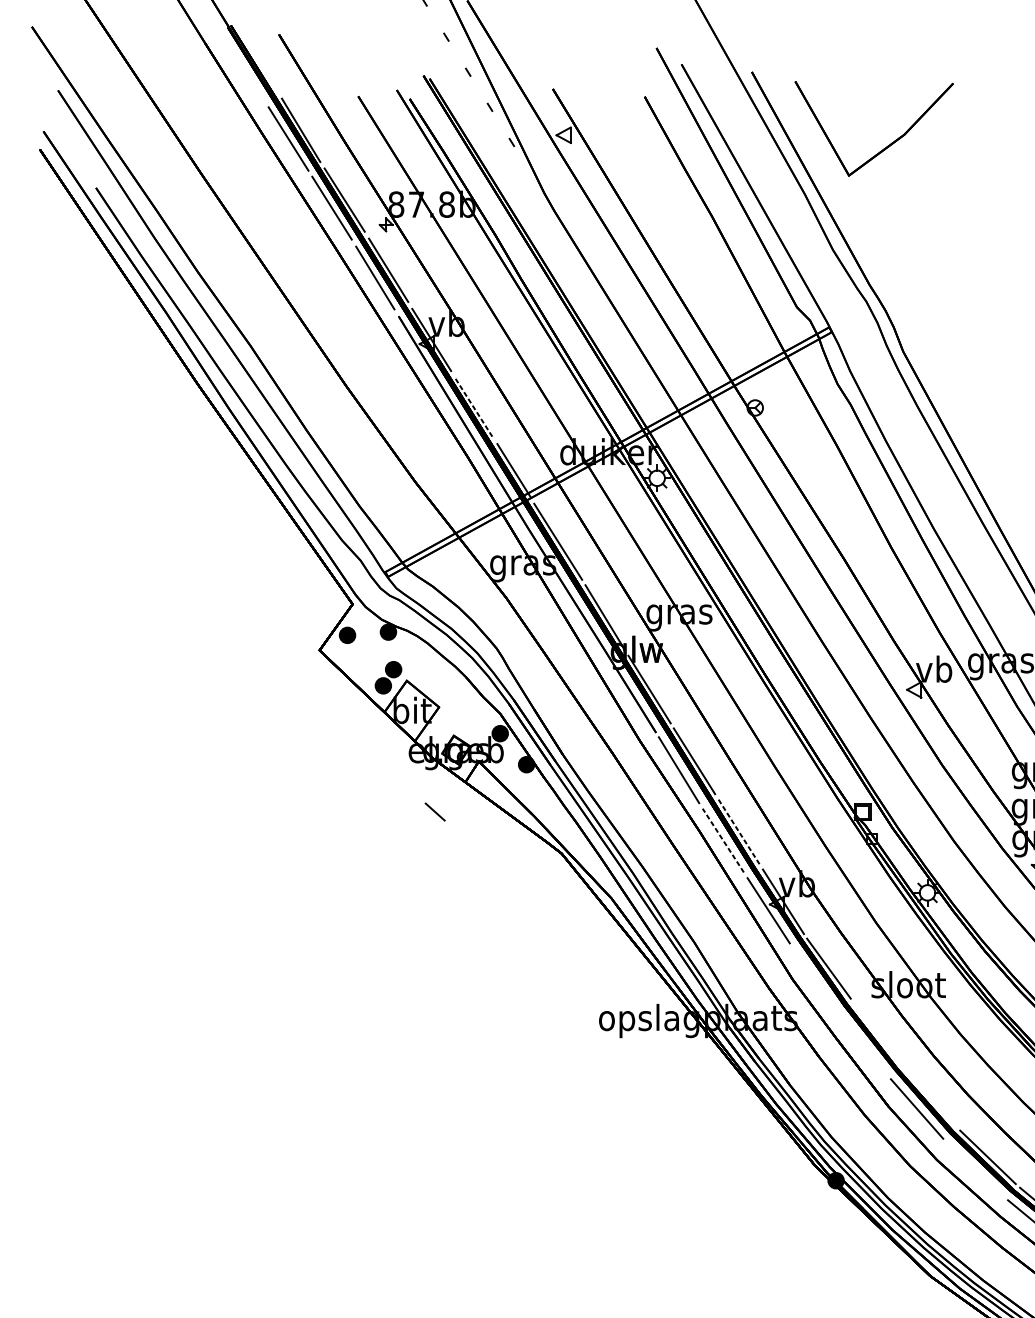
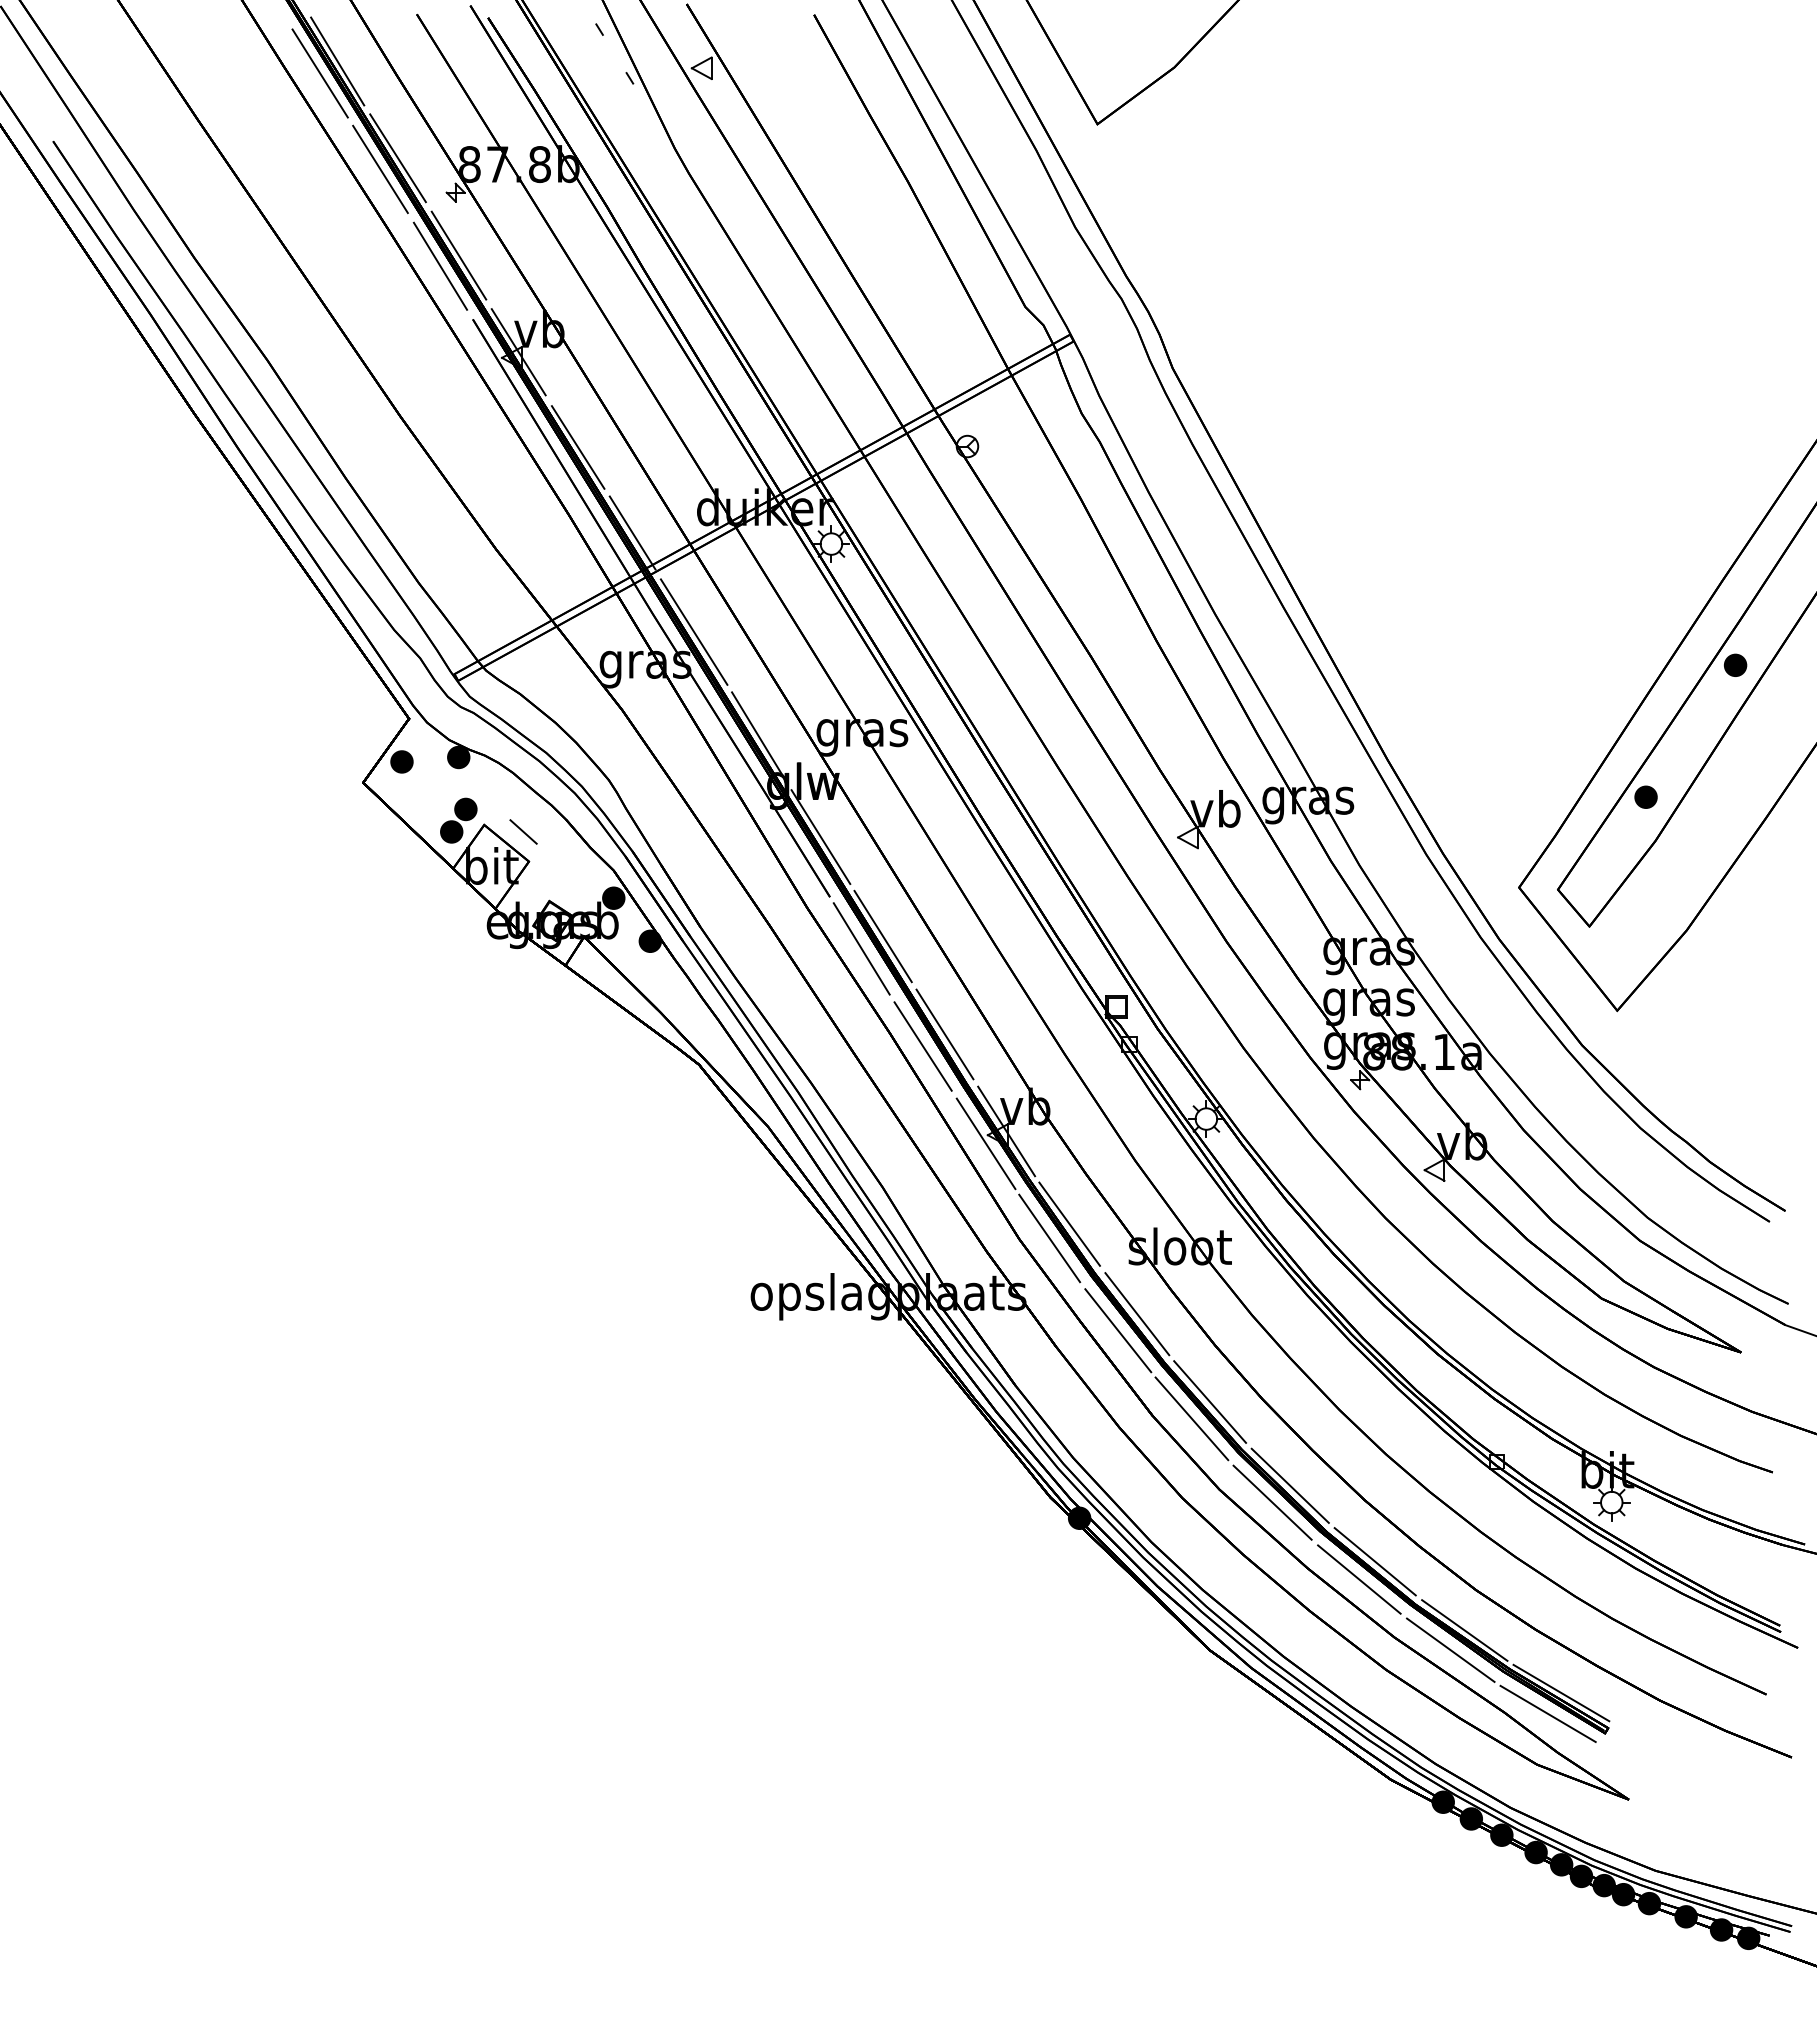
line: (474, 408) -> (578, 447), dashed -> solid
line: (435, 811) -> (523, 831), moved
line: (738, 831) -> (944, 1034), dashed -> solid
line: (723, 840) -> (923, 1046), dashed -> solid
line: (814, 978) -> (1049, 1238), added
line: (877, 1033) -> (1137, 1314), added
line: (864, 1045) -> (1118, 1330), added
line: (930, 1096) -> (1210, 1401), added
line: (975, 1169) -> (1272, 1502), added

